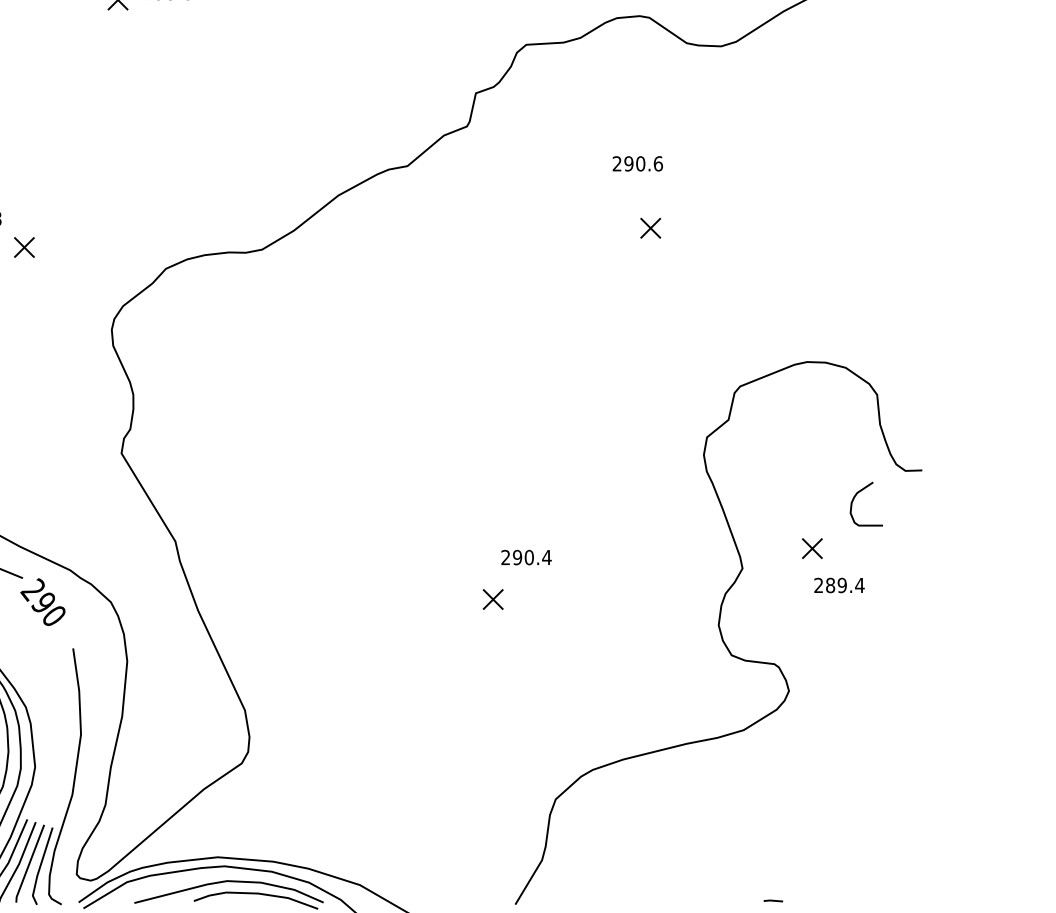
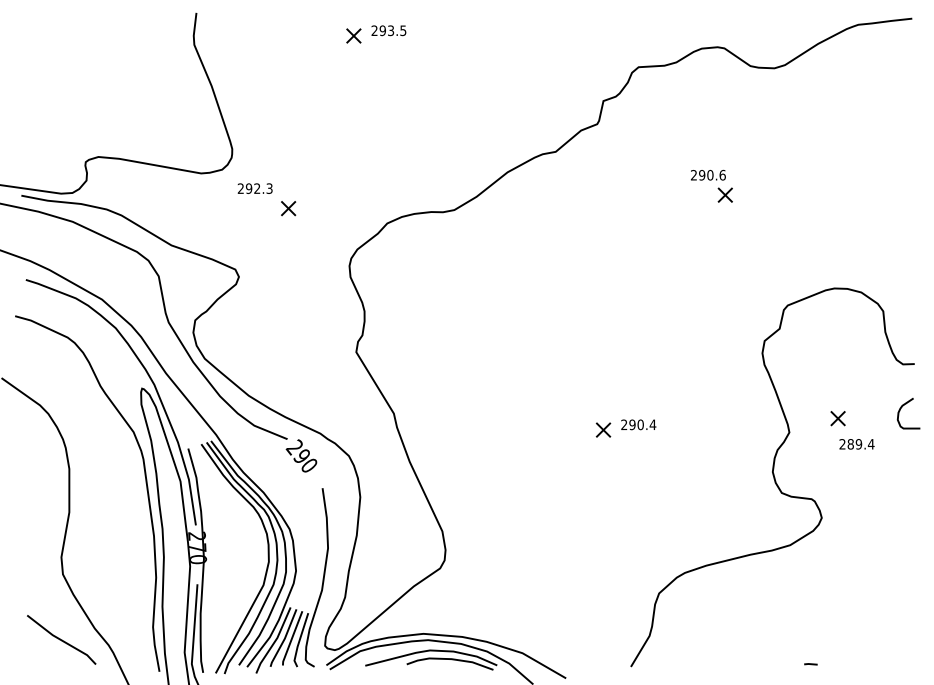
text: (638, 162) -> (708, 174), moved
curve: (854, 501) -> (900, 411), moved
part: (493, 598) -> (603, 429), moved

